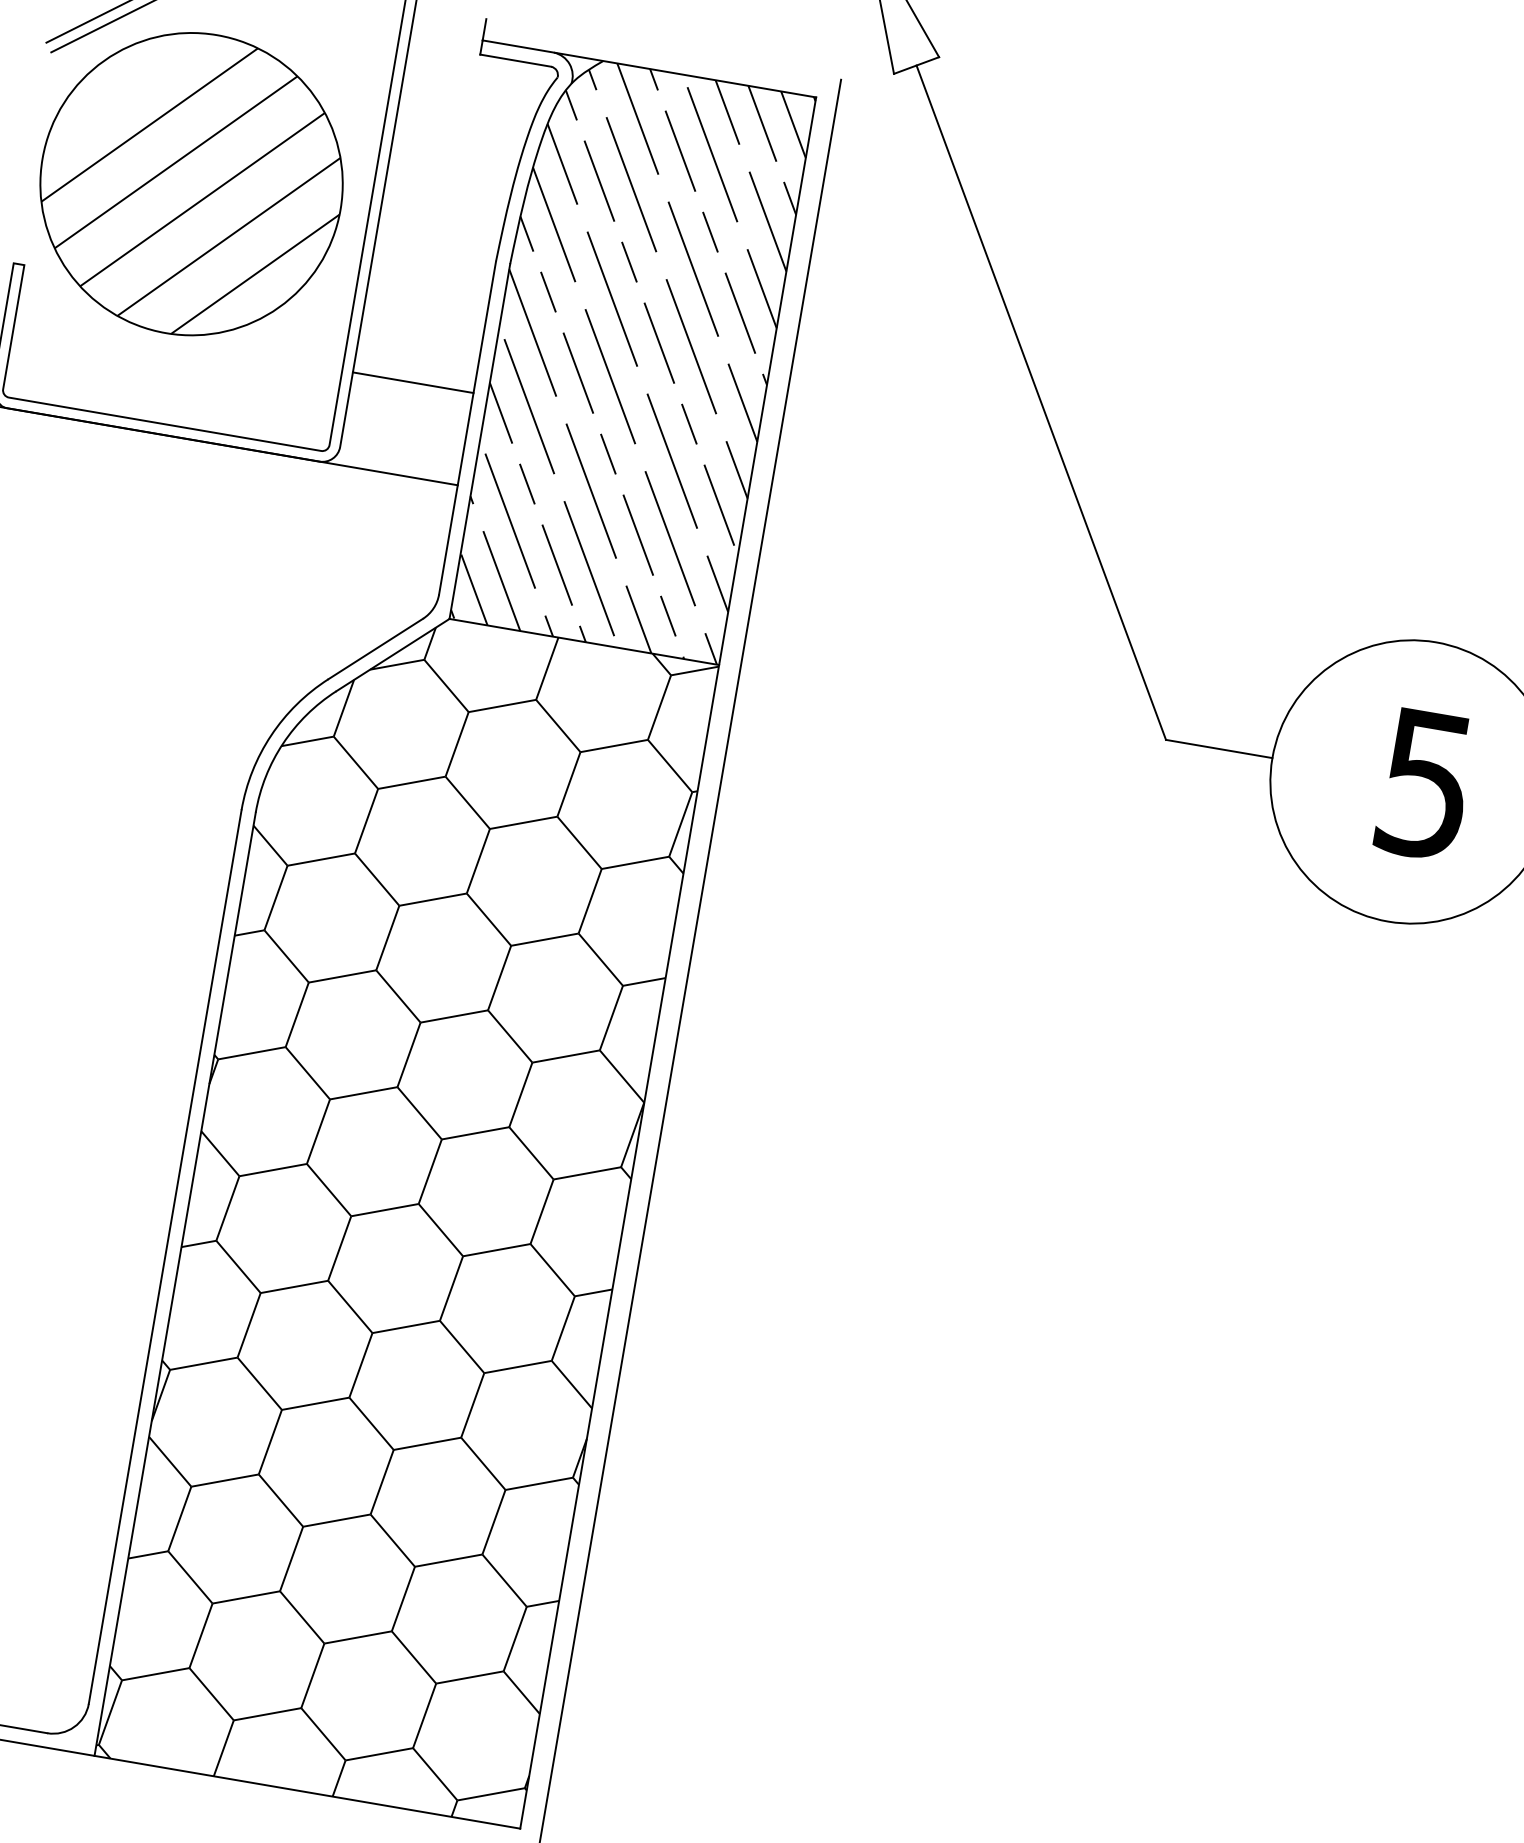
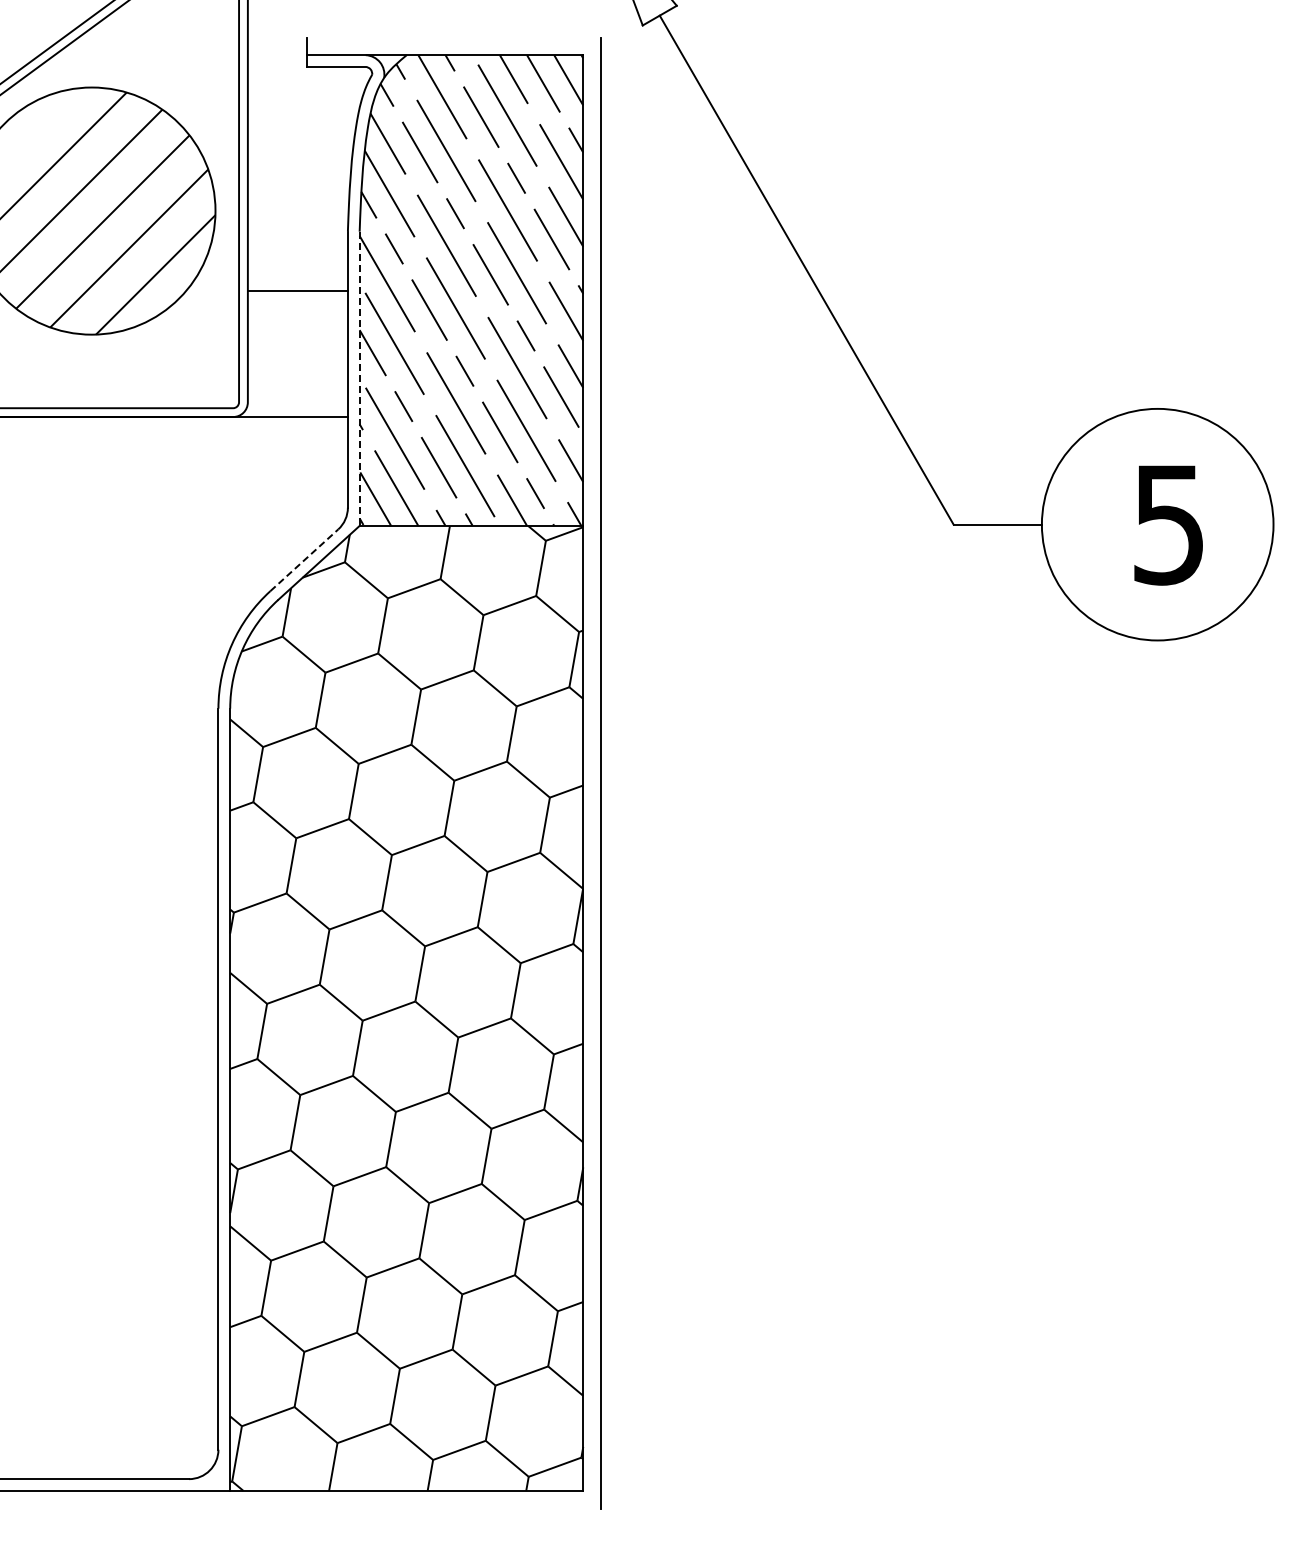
line: (412, 382) -> (297, 290), moved
line: (479, 442) -> (359, 379), solid -> dashed
line: (375, 649) -> (304, 560), solid -> dashed

